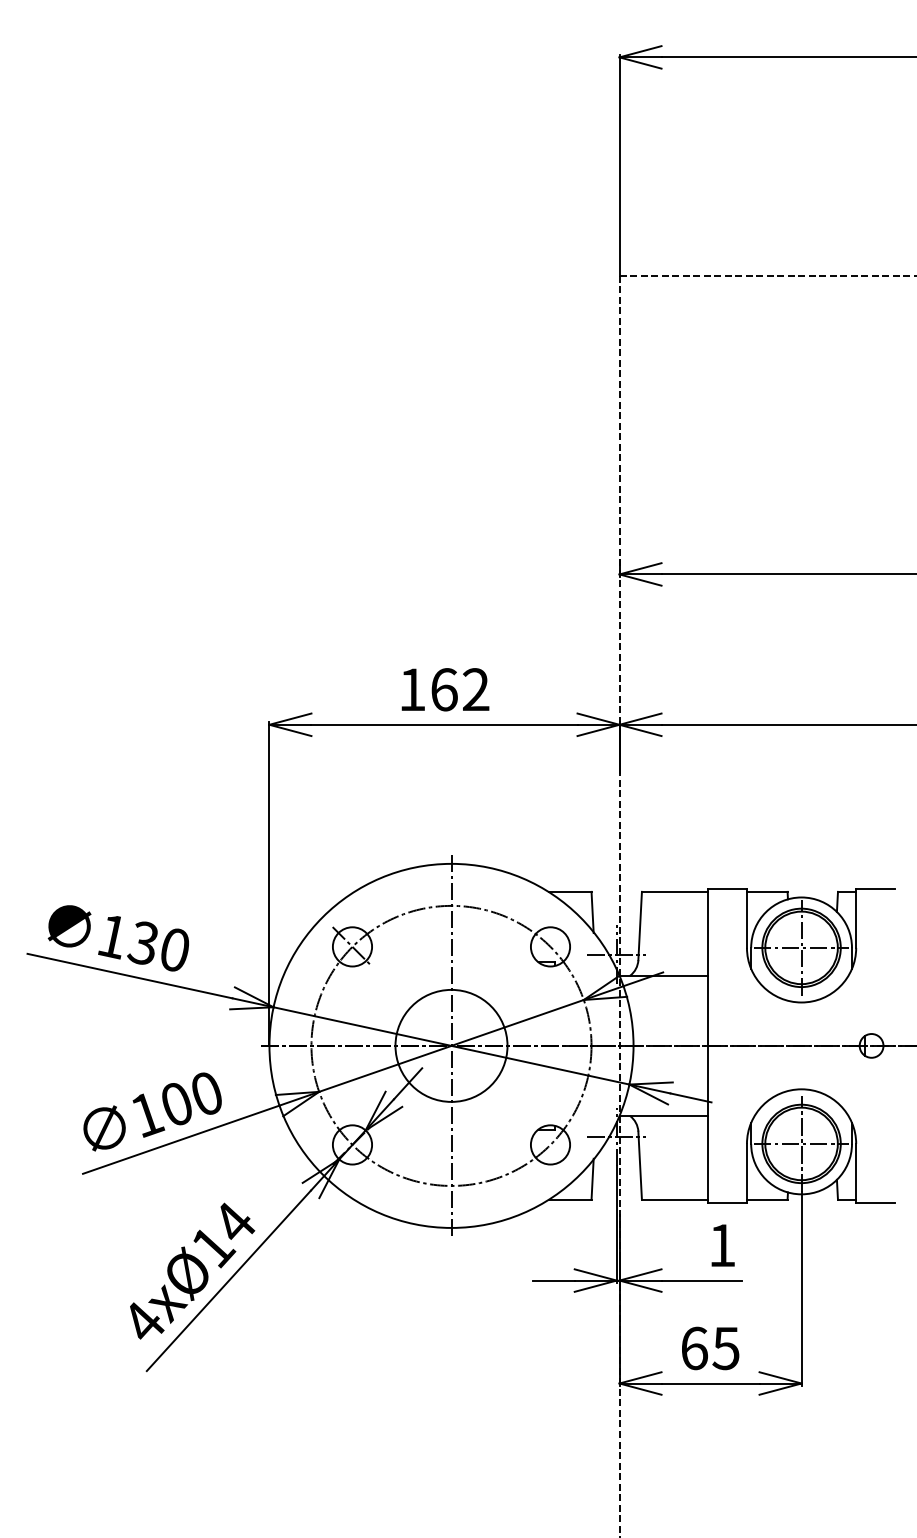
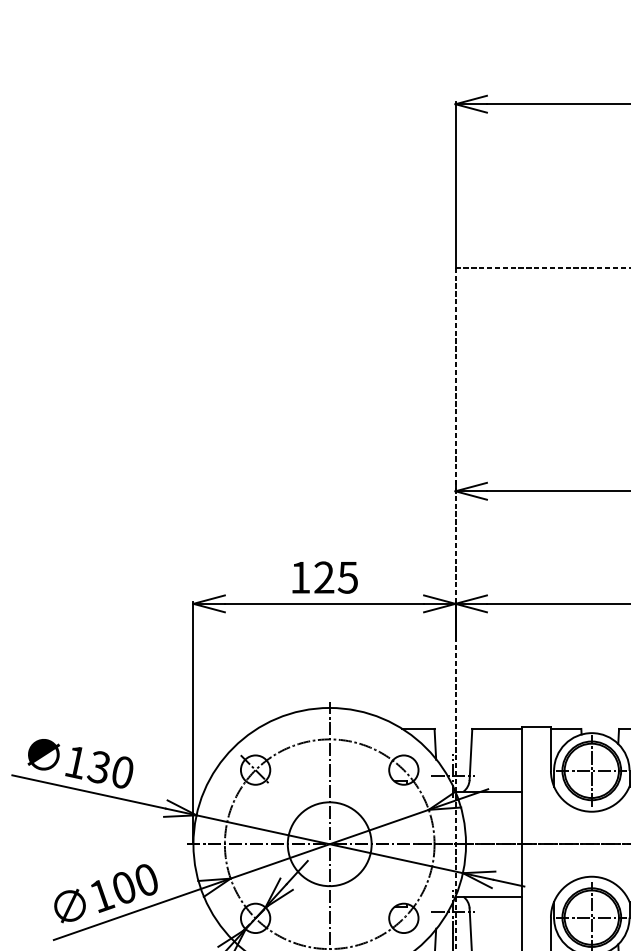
text: (460, 689) -> (336, 577), 162 -> 125

